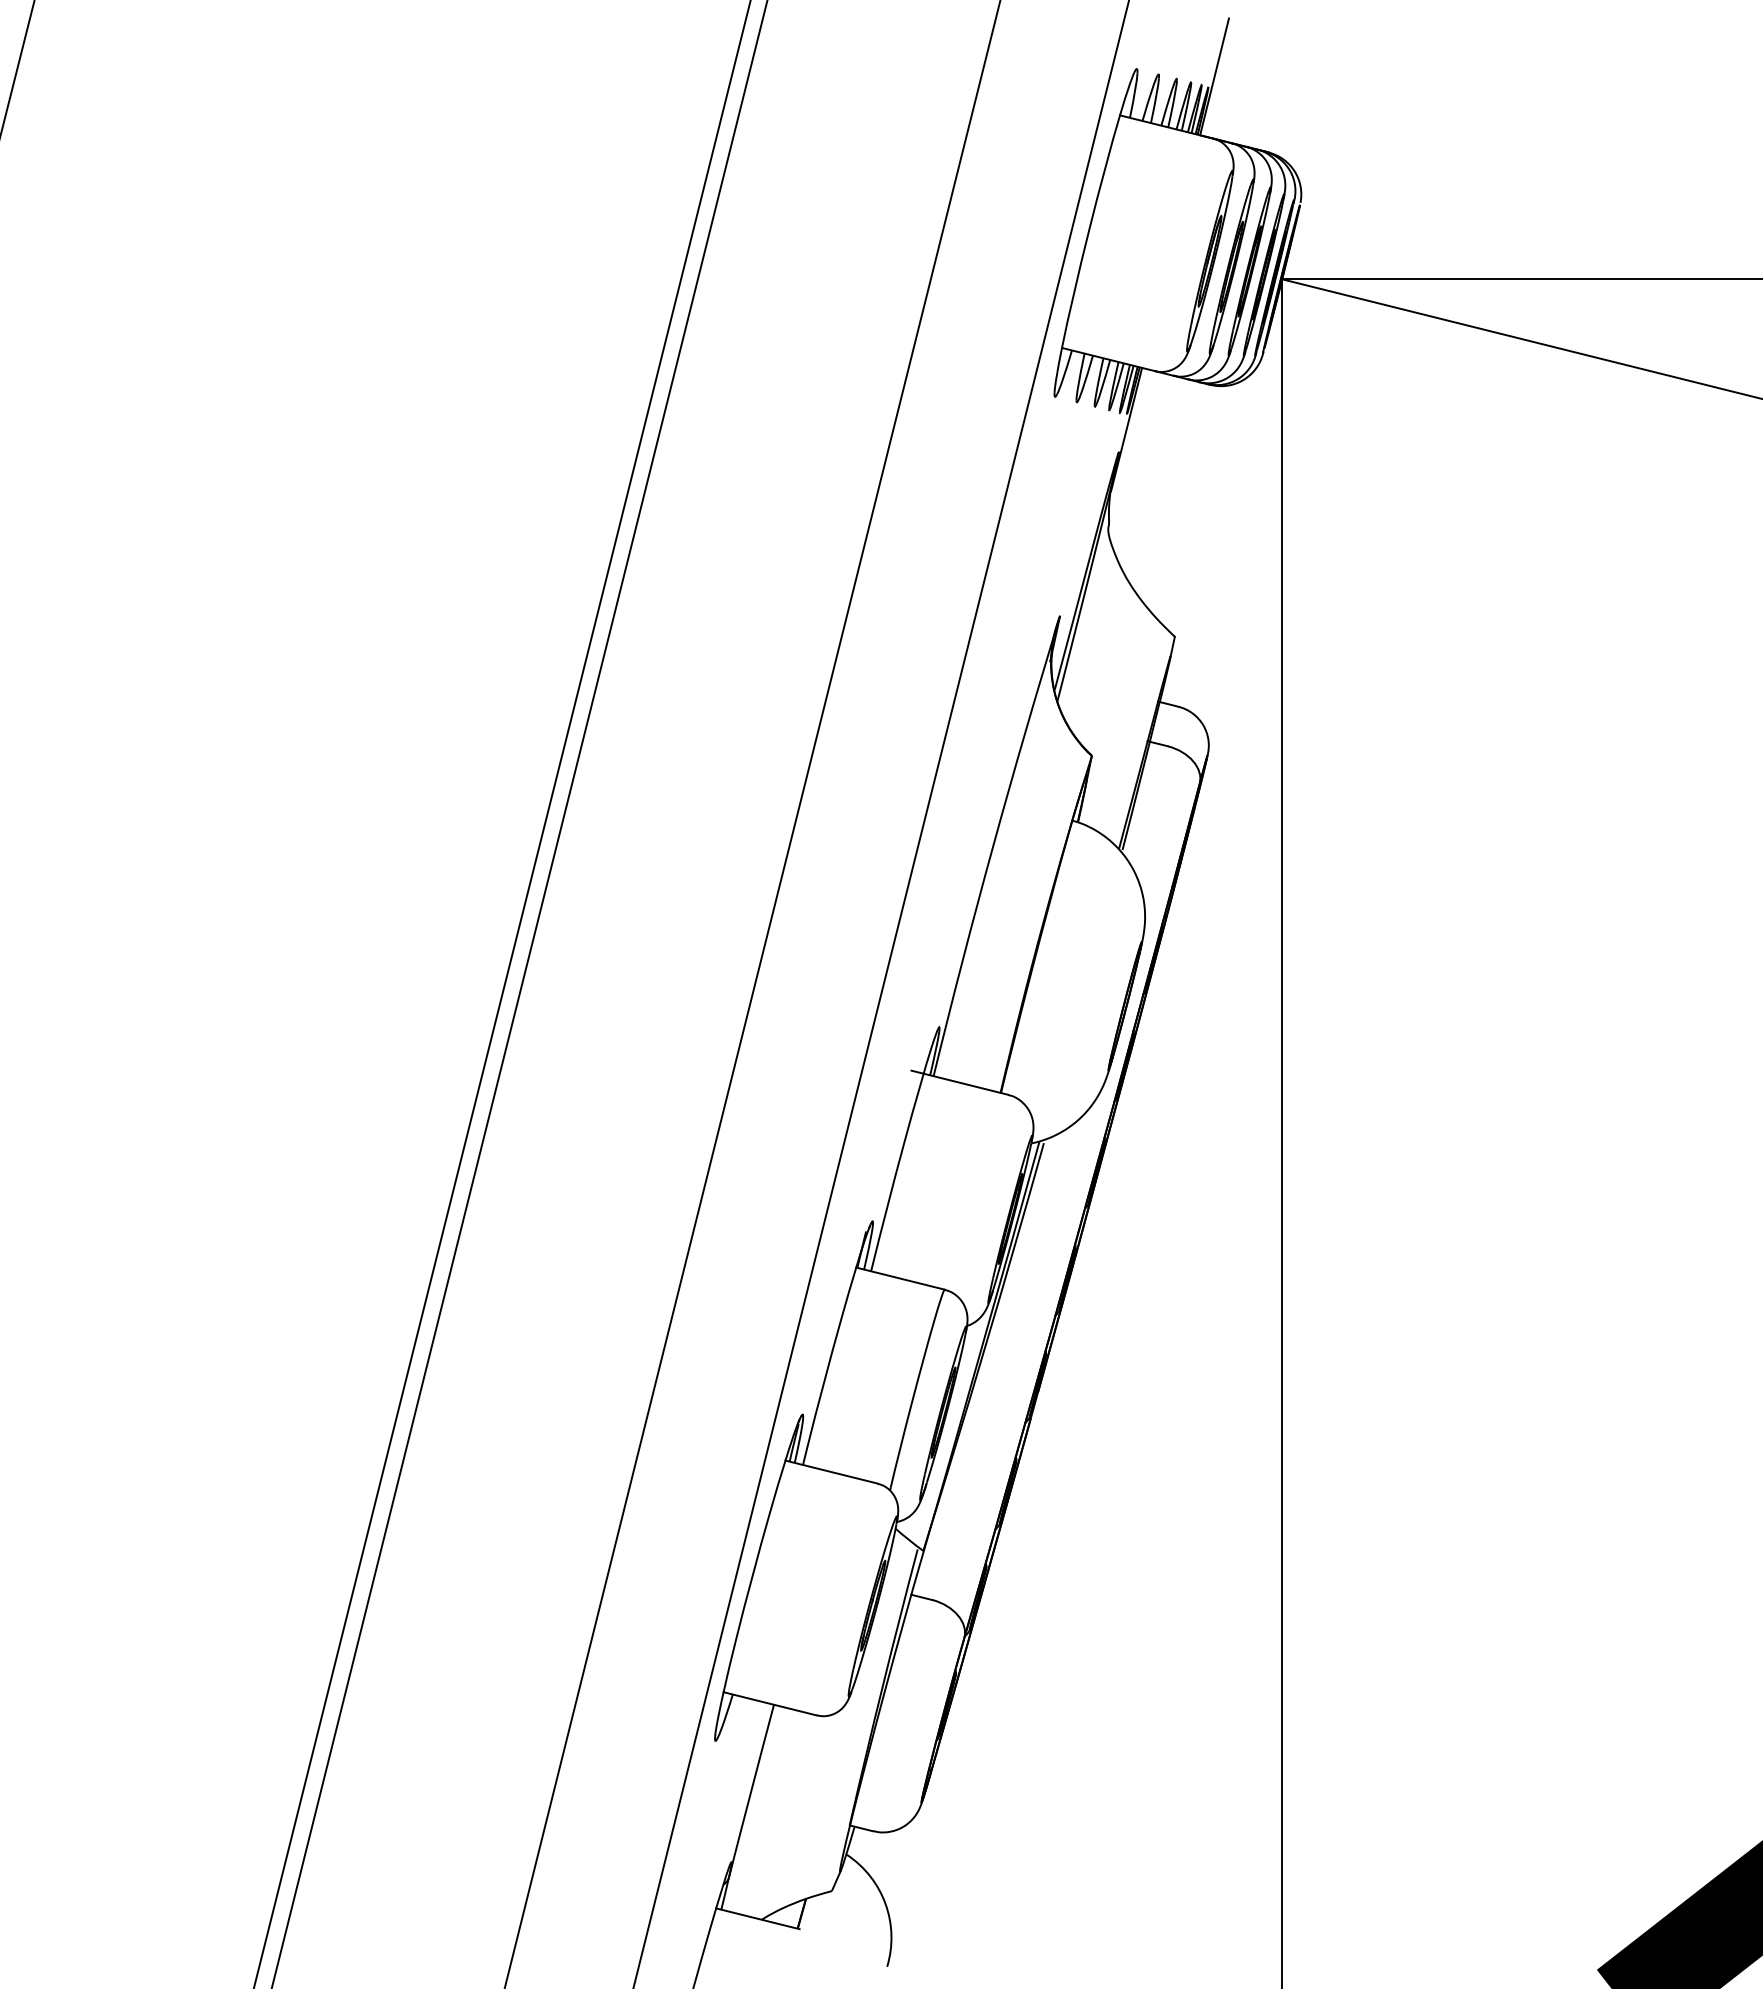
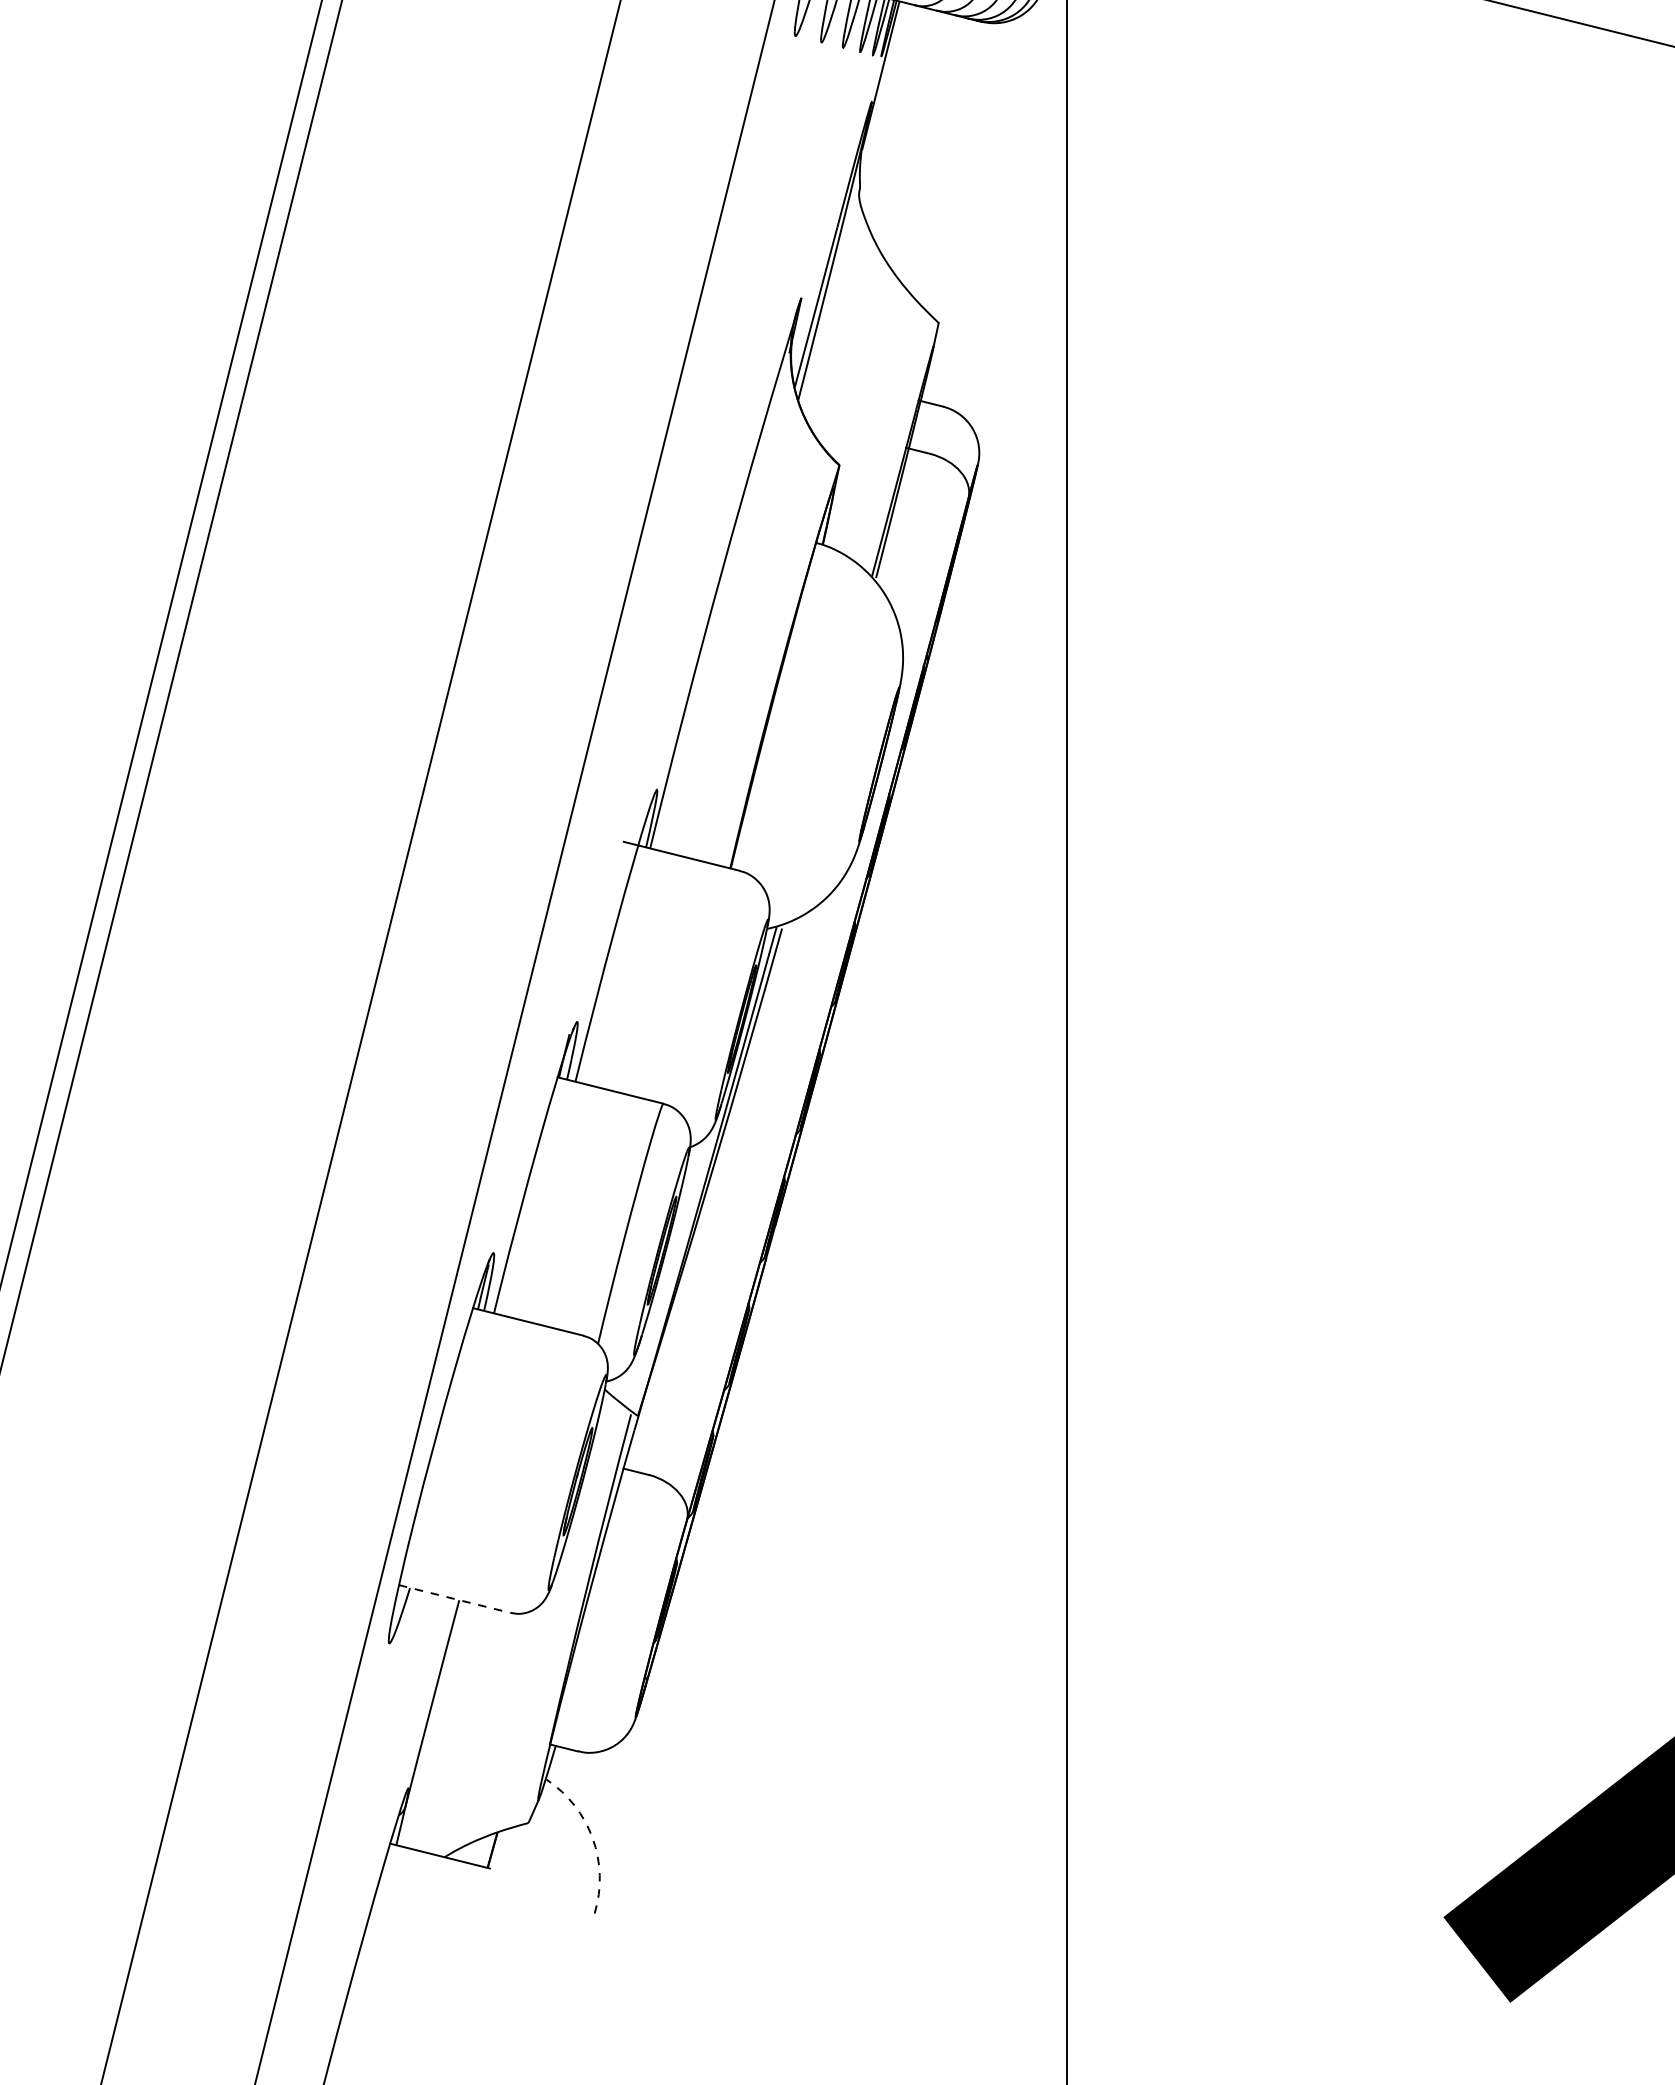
line: (770, 1703) -> (455, 1598), solid -> dashed
arc: (885, 1904) -> (592, 1839), solid -> dashed

